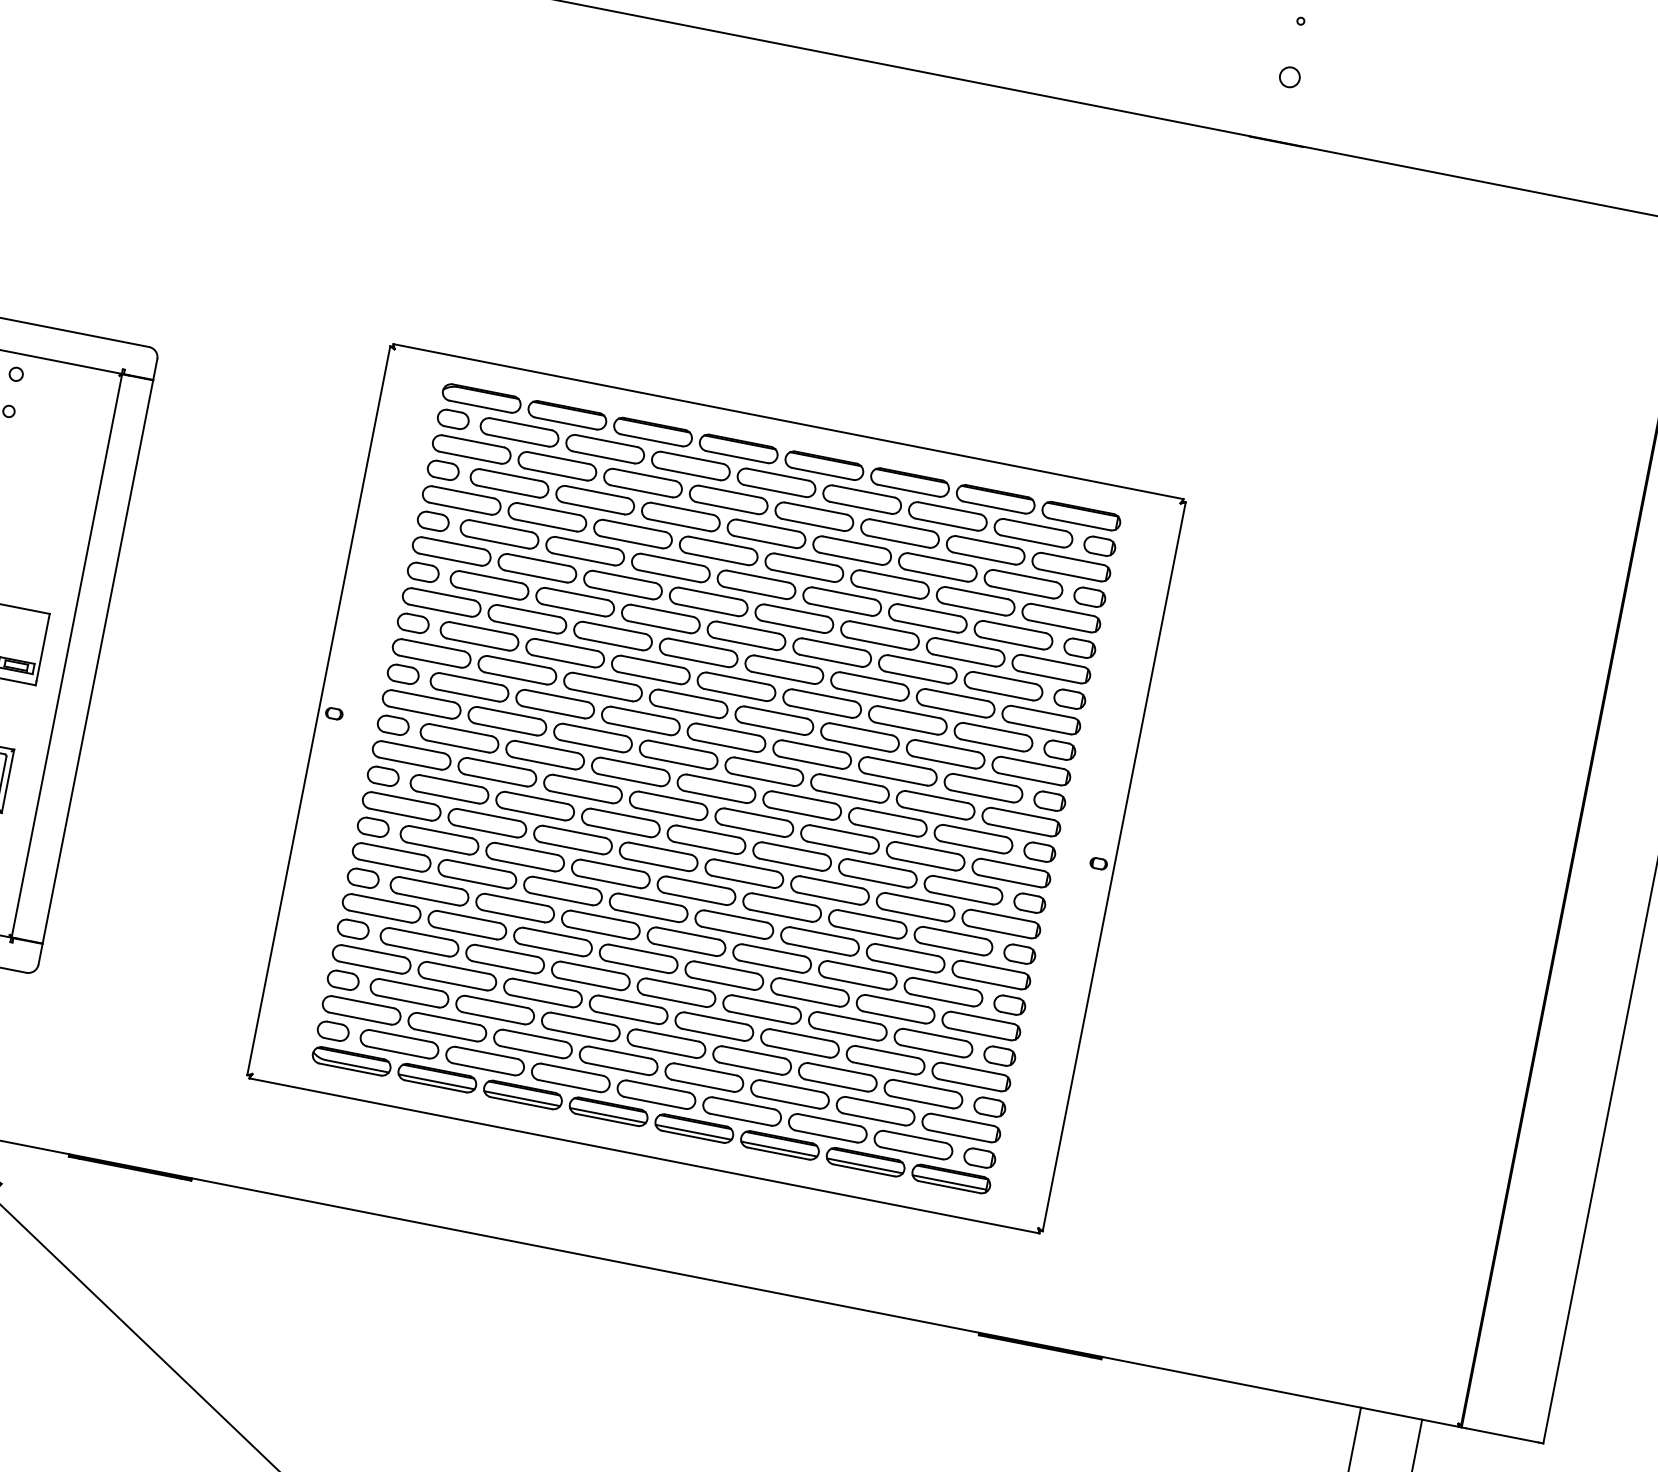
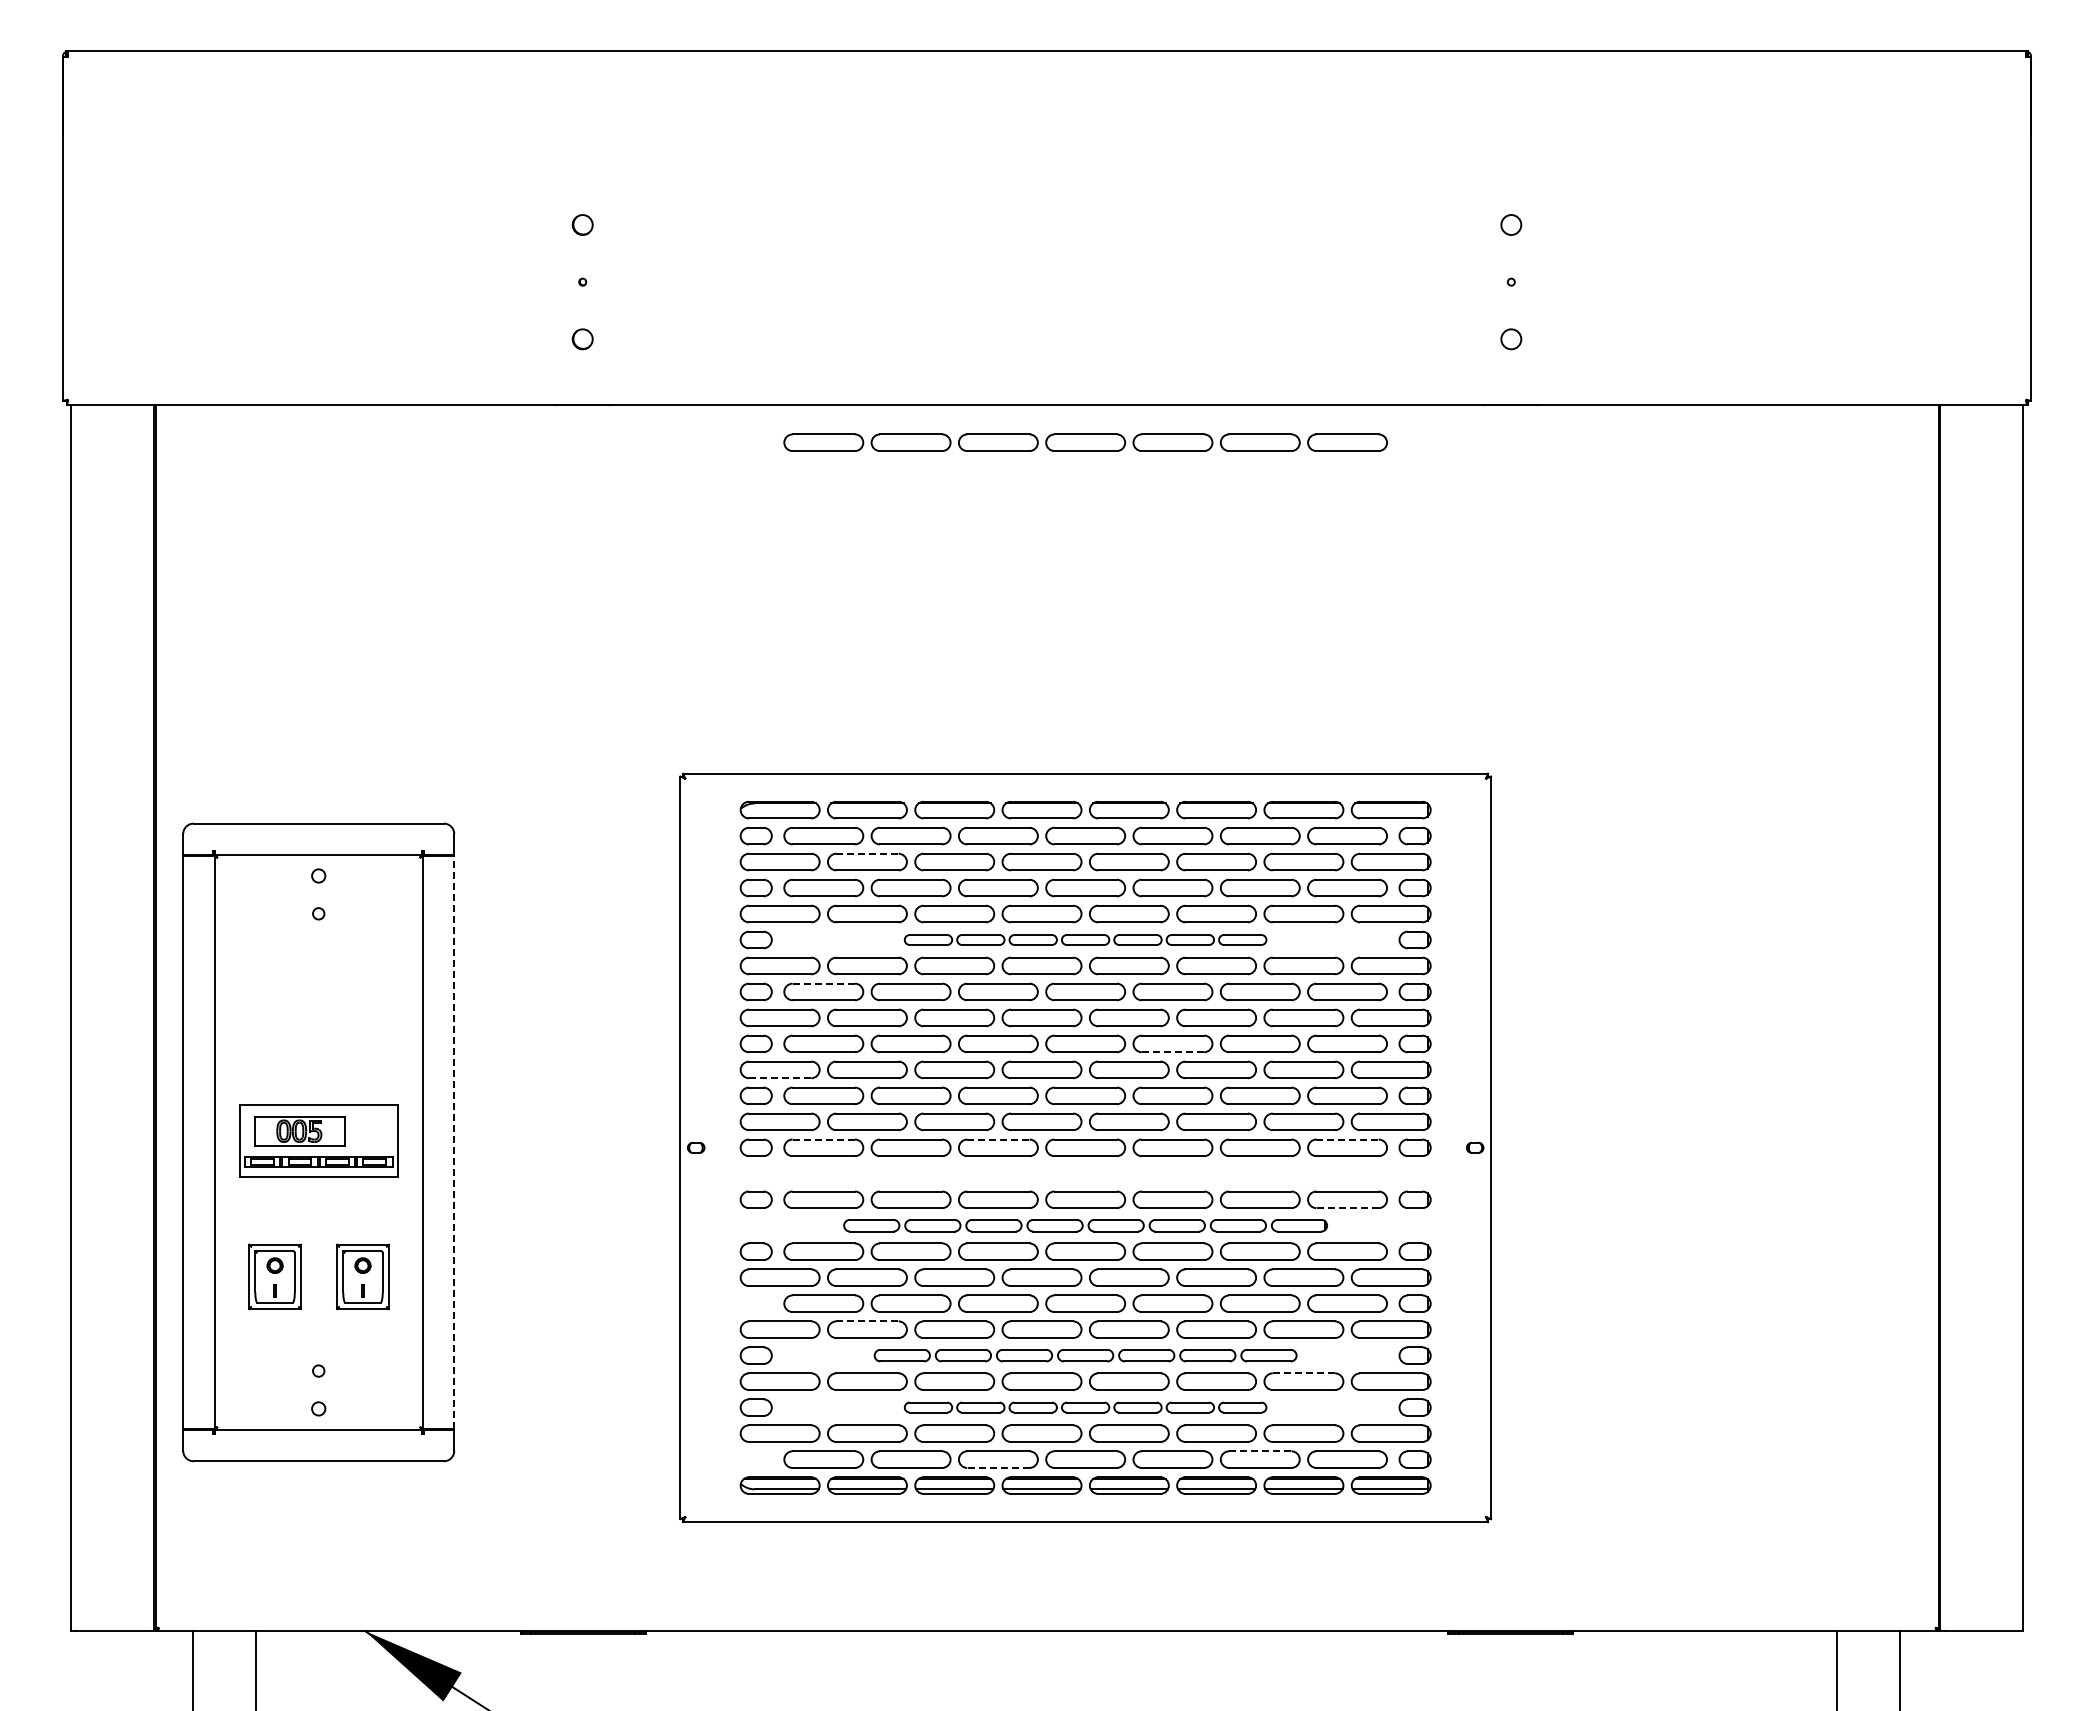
part: (852, 96) -> (1085, 442), added
line: (559, 457) -> (867, 853), solid -> dashed
line: (491, 577) -> (824, 983), solid -> dashed
part: (756, 584) -> (1085, 939), size x0.6
line: (429, 661) -> (779, 1078), solid -> dashed
line: (98, 662) -> (454, 1142), solid -> dashed
line: (820, 711) -> (1172, 1052), solid -> dashed
line: (461, 730) -> (824, 1139), solid -> dashed
line: (632, 763) -> (998, 1139), solid -> dashed
part: (711, 813) -> (1085, 1173), removed
line: (976, 831) -> (1348, 1139), solid -> dashed
part: (701, 864) -> (1085, 1225), size x0.7
part: (362, 877) -> (755, 1303), removed
line: (961, 898) -> (1347, 1208), solid -> dashed
line: (468, 917) -> (867, 1321), solid -> dashed
part: (676, 992) -> (1085, 1355), size x0.7
part: (332, 1031) -> (755, 1459), removed
part: (666, 1043) -> (1085, 1407), size x0.6
line: (887, 1052) -> (1304, 1373), solid -> dashed
line: (568, 1085) -> (997, 1467), solid -> dashed
line: (829, 1120) -> (1260, 1451), solid -> dashed

